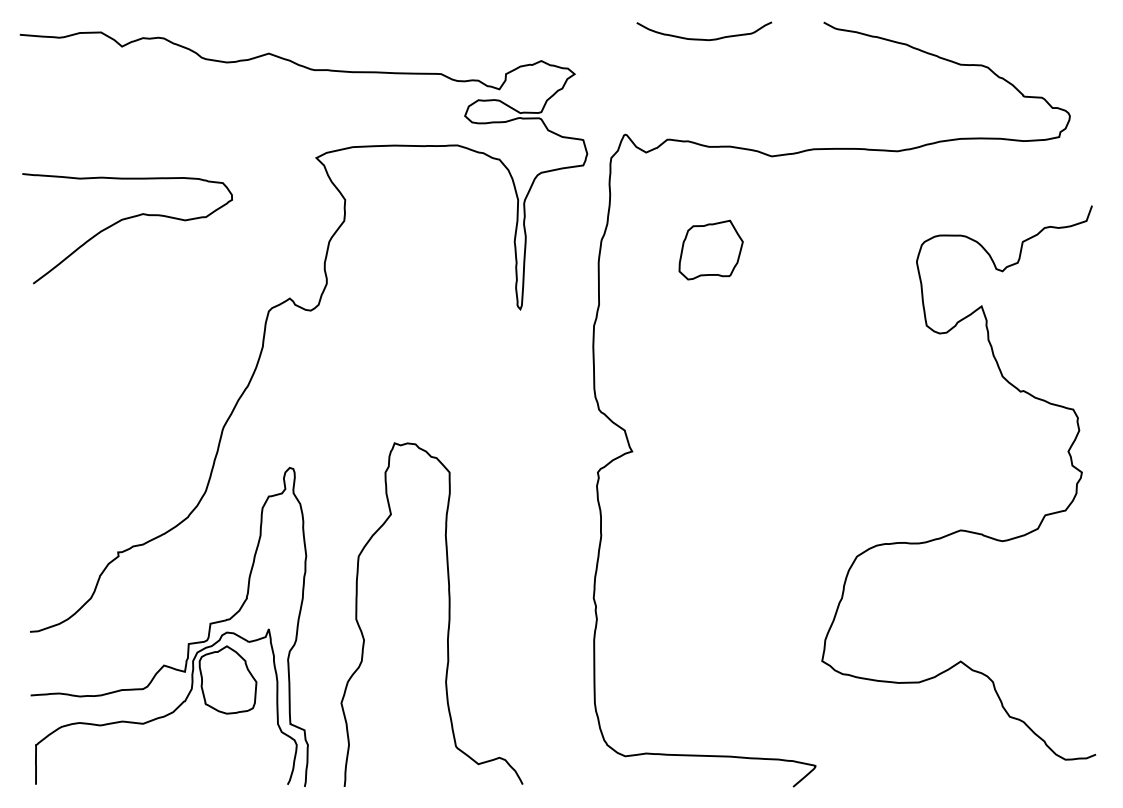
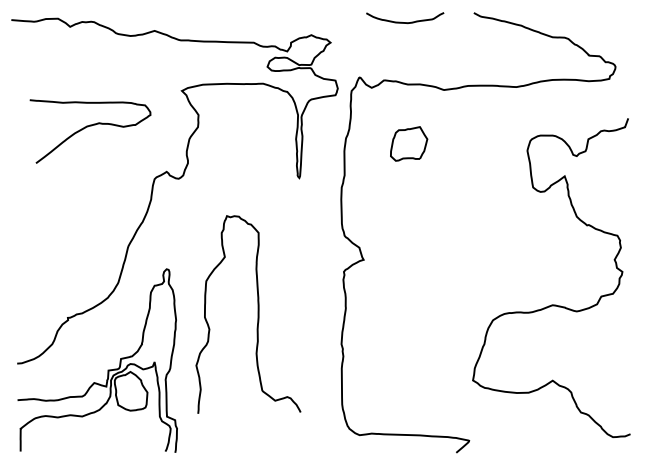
curve: (124, 221) -> (88, 127), moved
curve: (447, 614) -> (257, 314), moved

